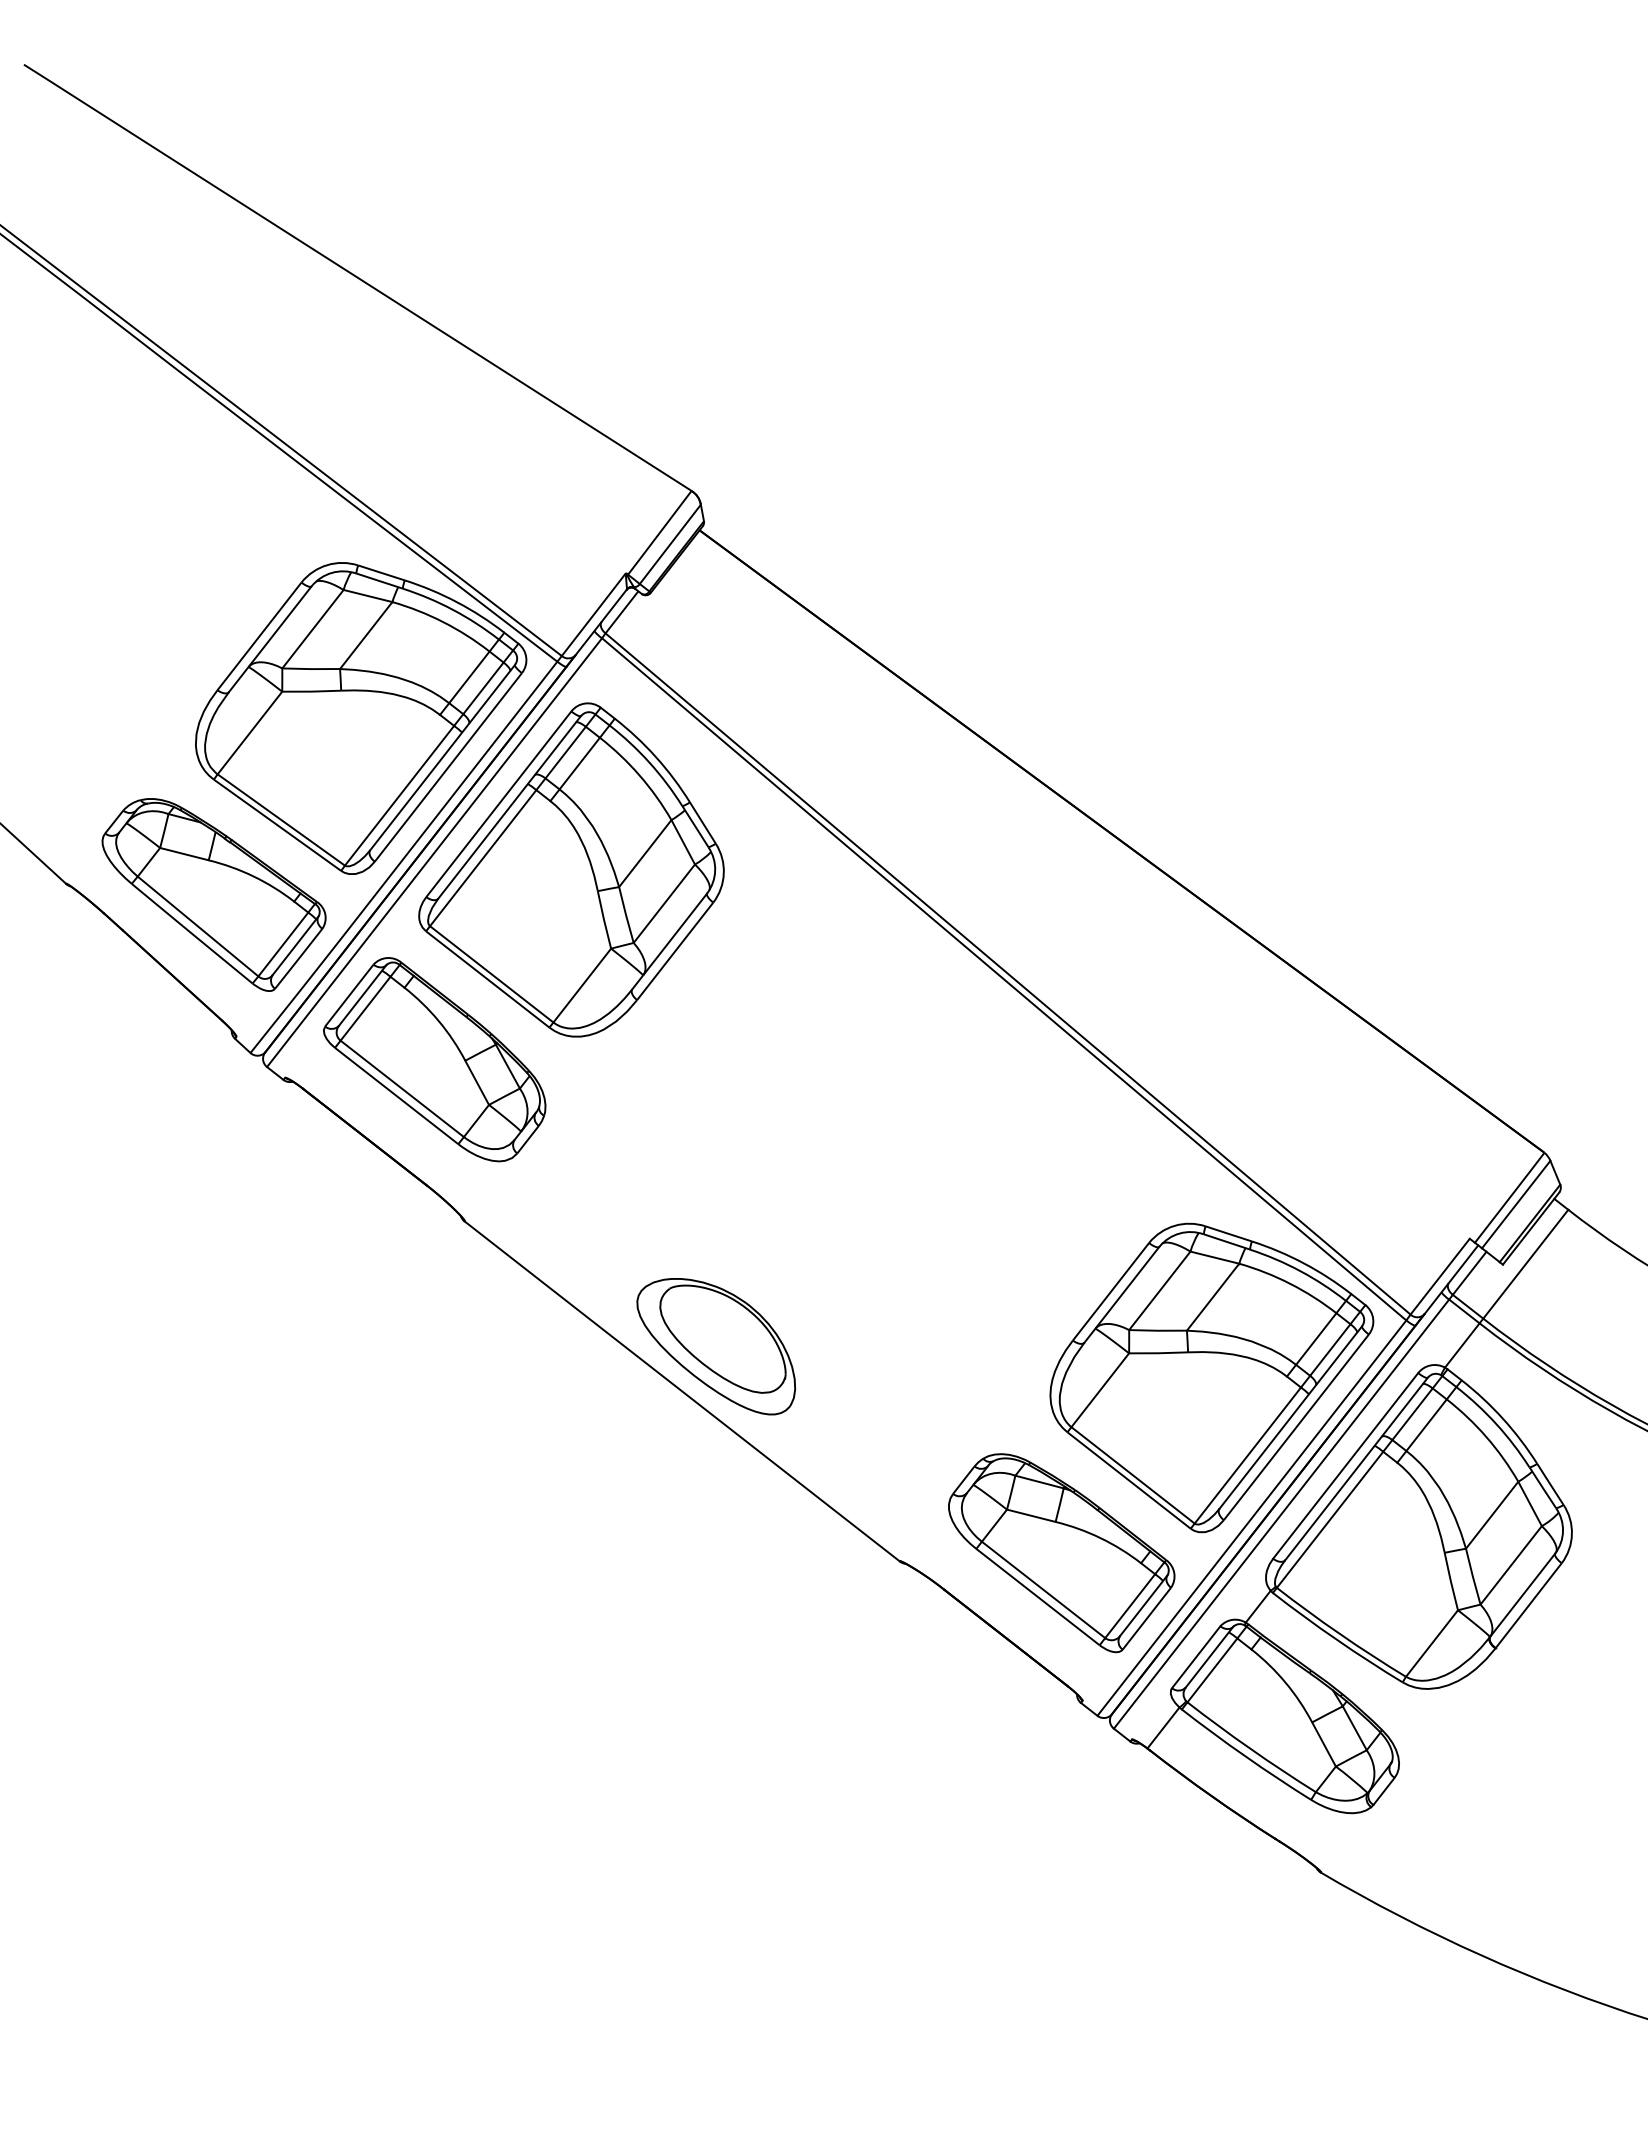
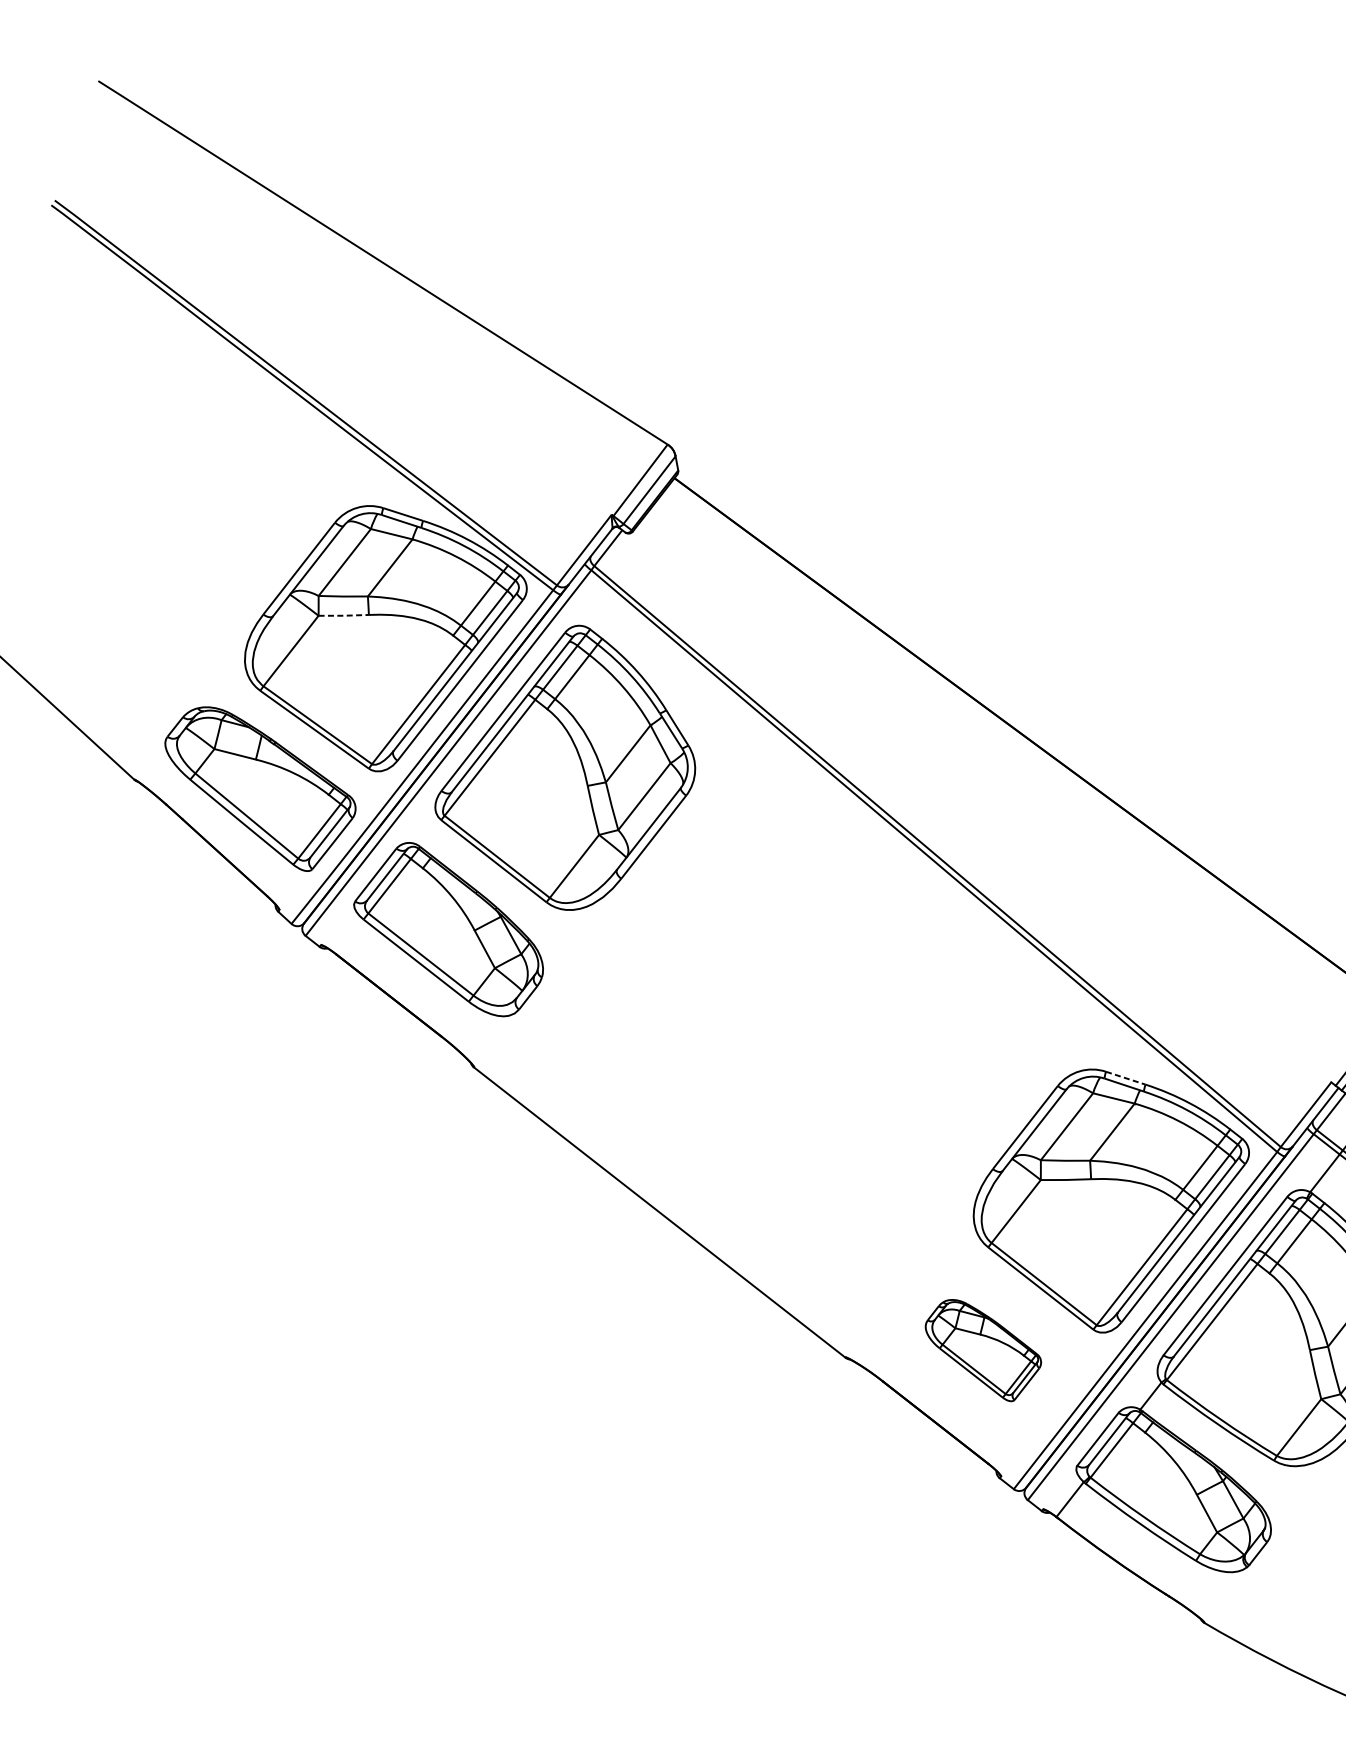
line: (311, 691) -> (343, 615), solid -> dashed
line: (1229, 1234) -> (1126, 1078), solid -> dashed
part: (716, 1346) -> (688, 1174), removed
part: (1061, 1553) -> (983, 1350), size x0.6

